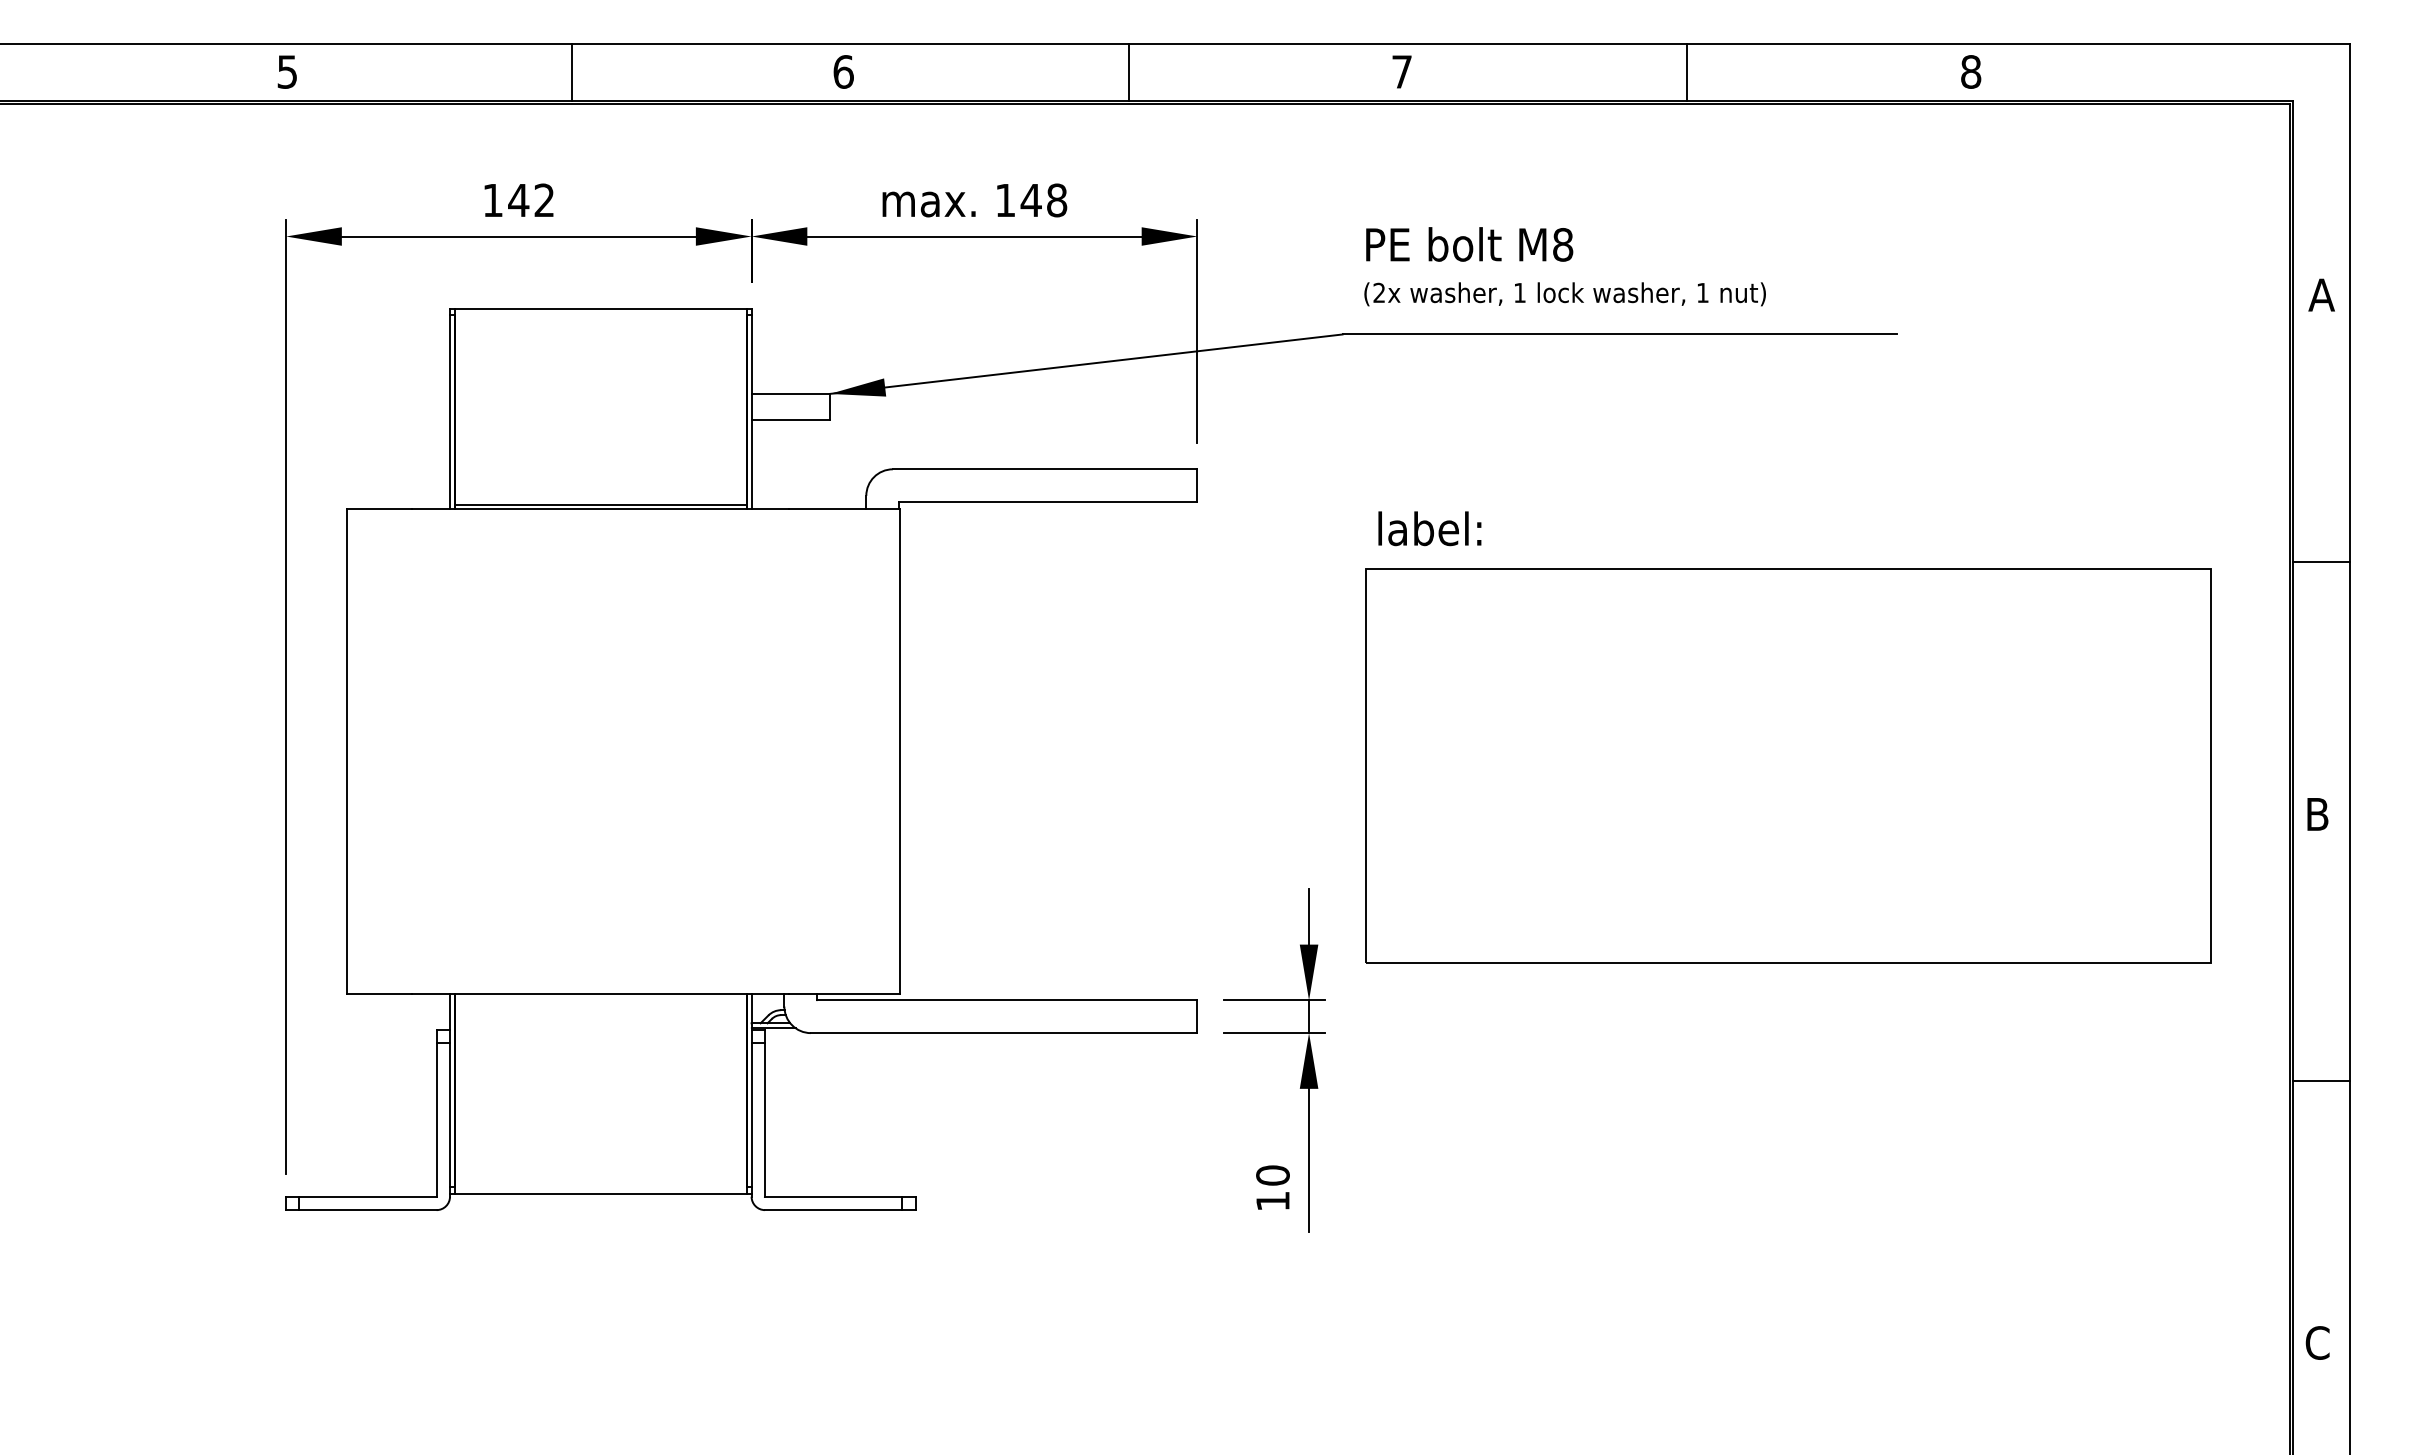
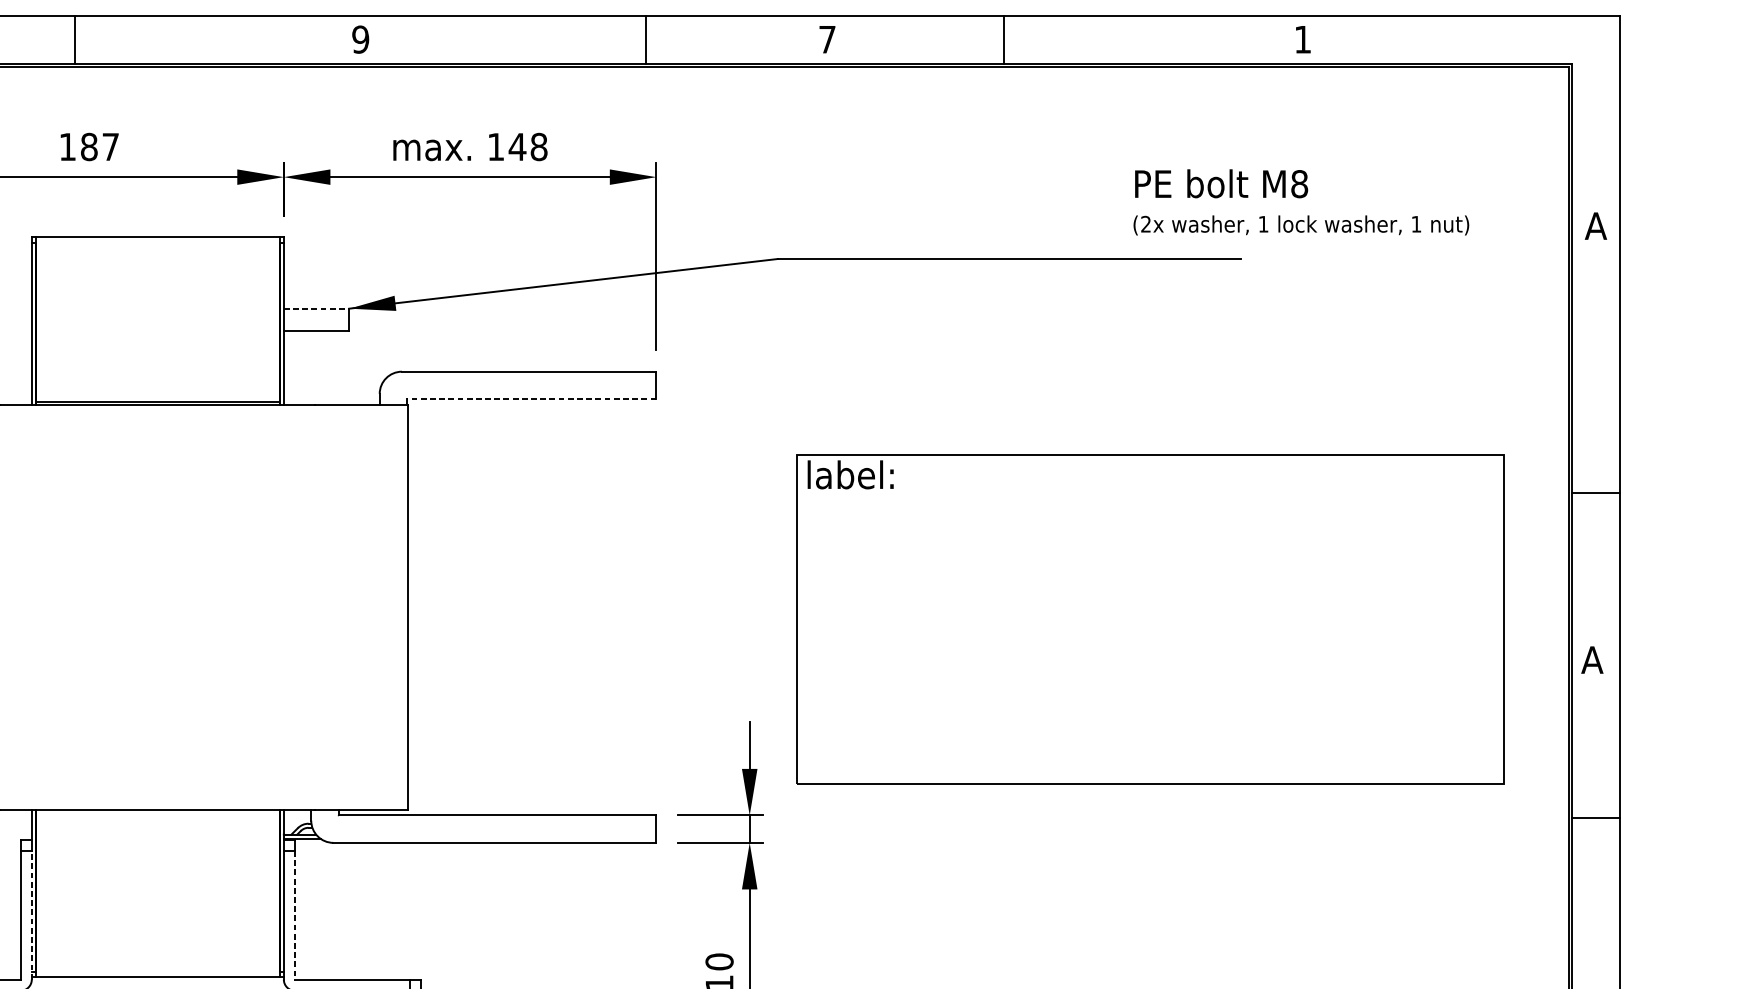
text: (843, 71) -> (360, 39), 6 -> 9
text: (1971, 71) -> (1303, 39), 8 -> 1
line: (572, 72) -> (75, 40), moved
line: (1129, 72) -> (646, 40), moved
line: (1686, 72) -> (1004, 40), moved
text: (530, 200) -> (99, 147), 142 -> 187
text: (1564, 266) -> (1300, 202), moved
line: (791, 393) -> (317, 308), solid -> dashed
line: (1048, 502) -> (531, 399), solid -> dashed
text: (1429, 528) -> (850, 474), moved
line: (2321, 562) -> (1595, 493), moved
text: (2317, 814) -> (1592, 660), B -> A
line: (2321, 1081) -> (1595, 818), moved
line: (450, 1119) -> (32, 915), solid -> dashed
line: (764, 1119) -> (294, 915), solid -> dashed

